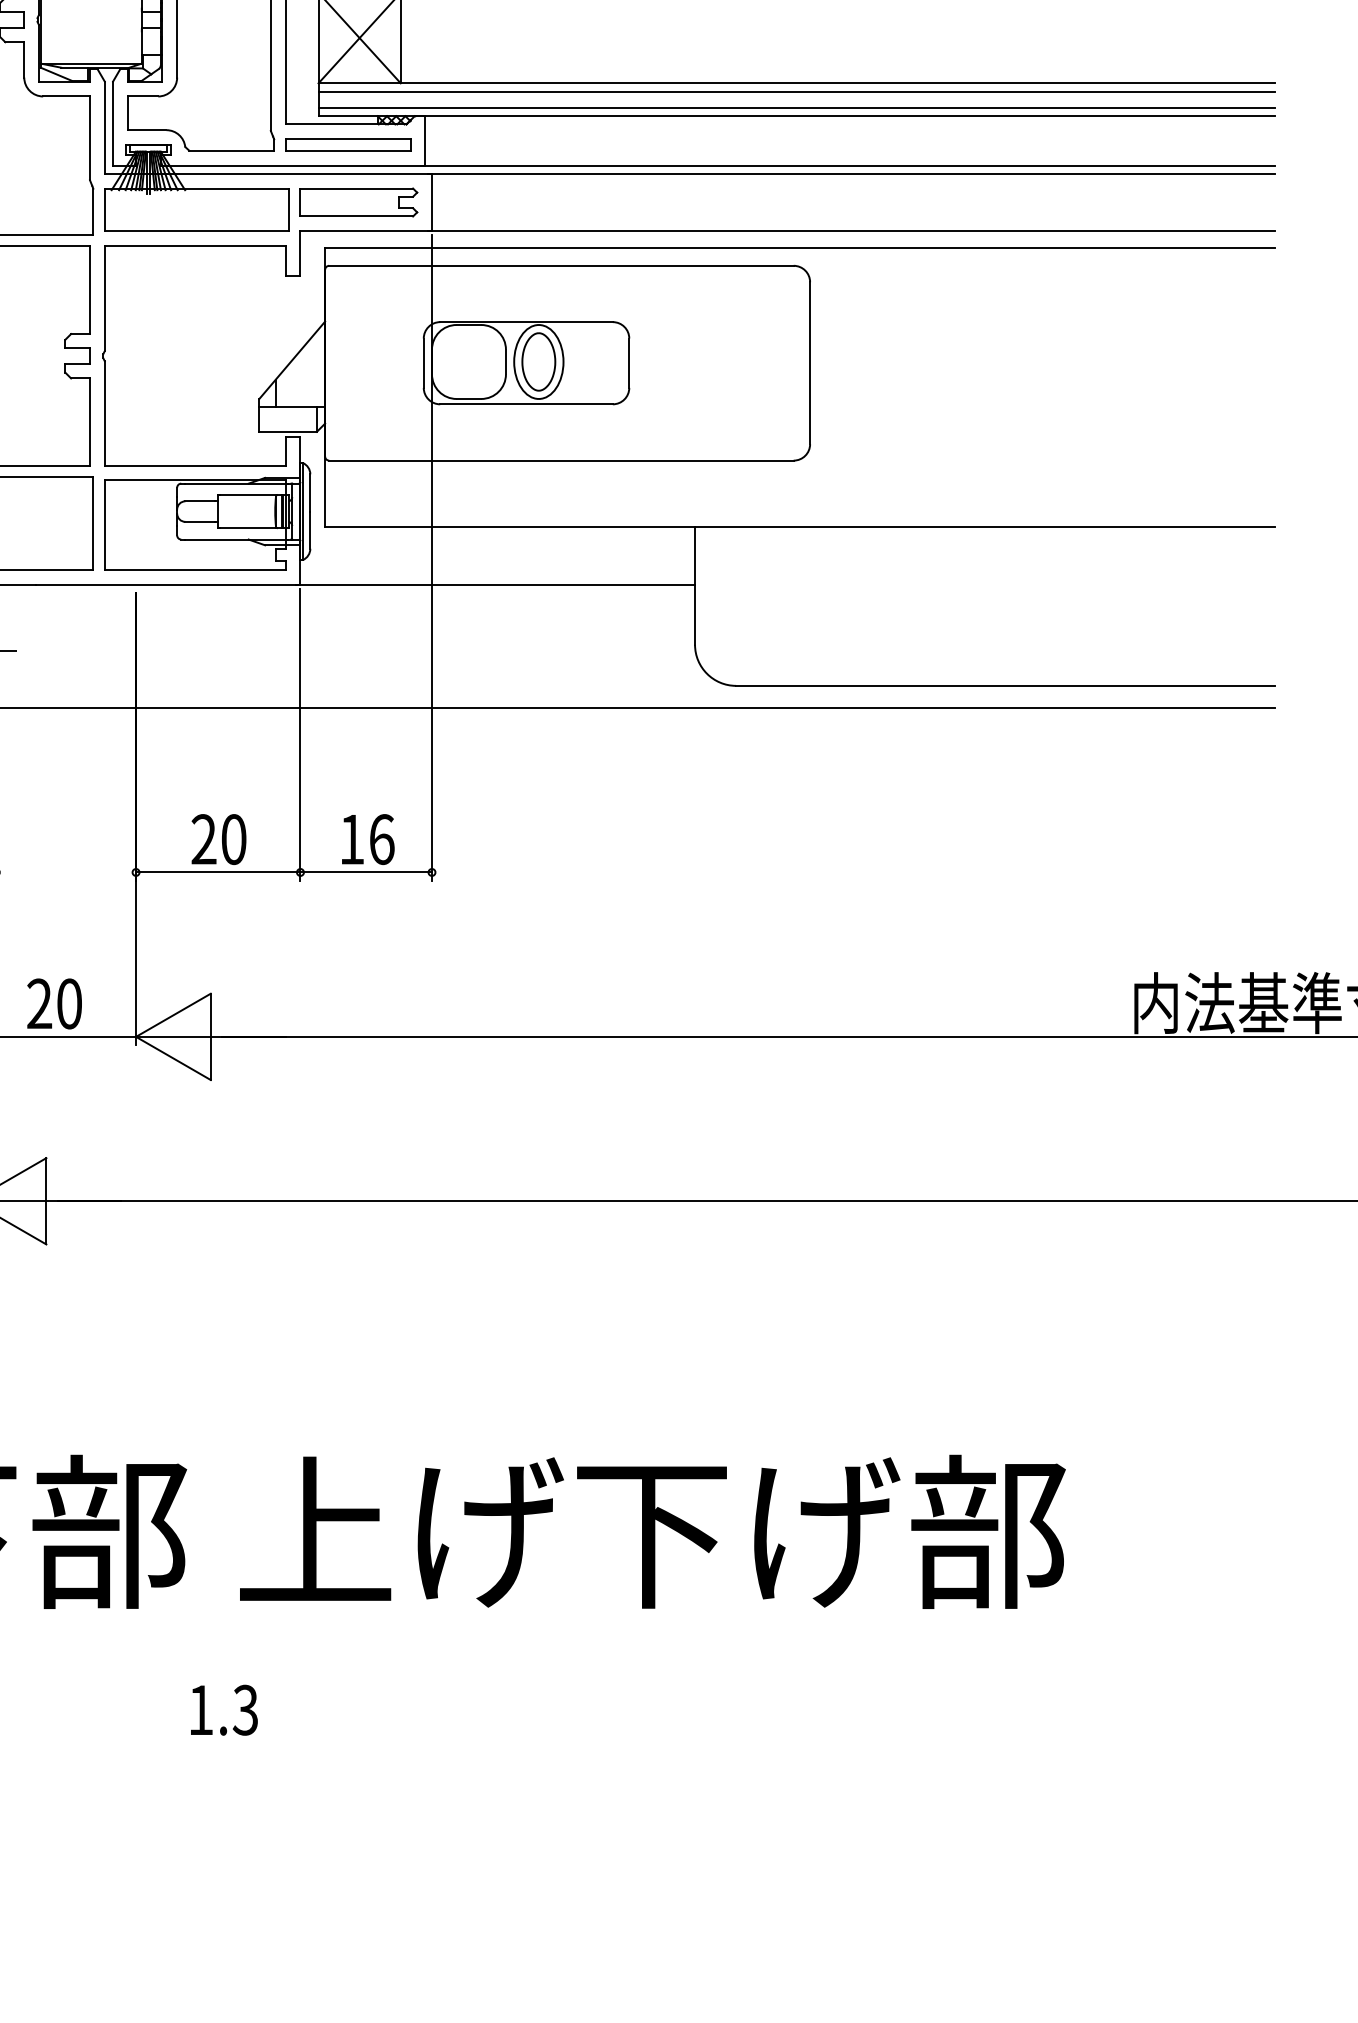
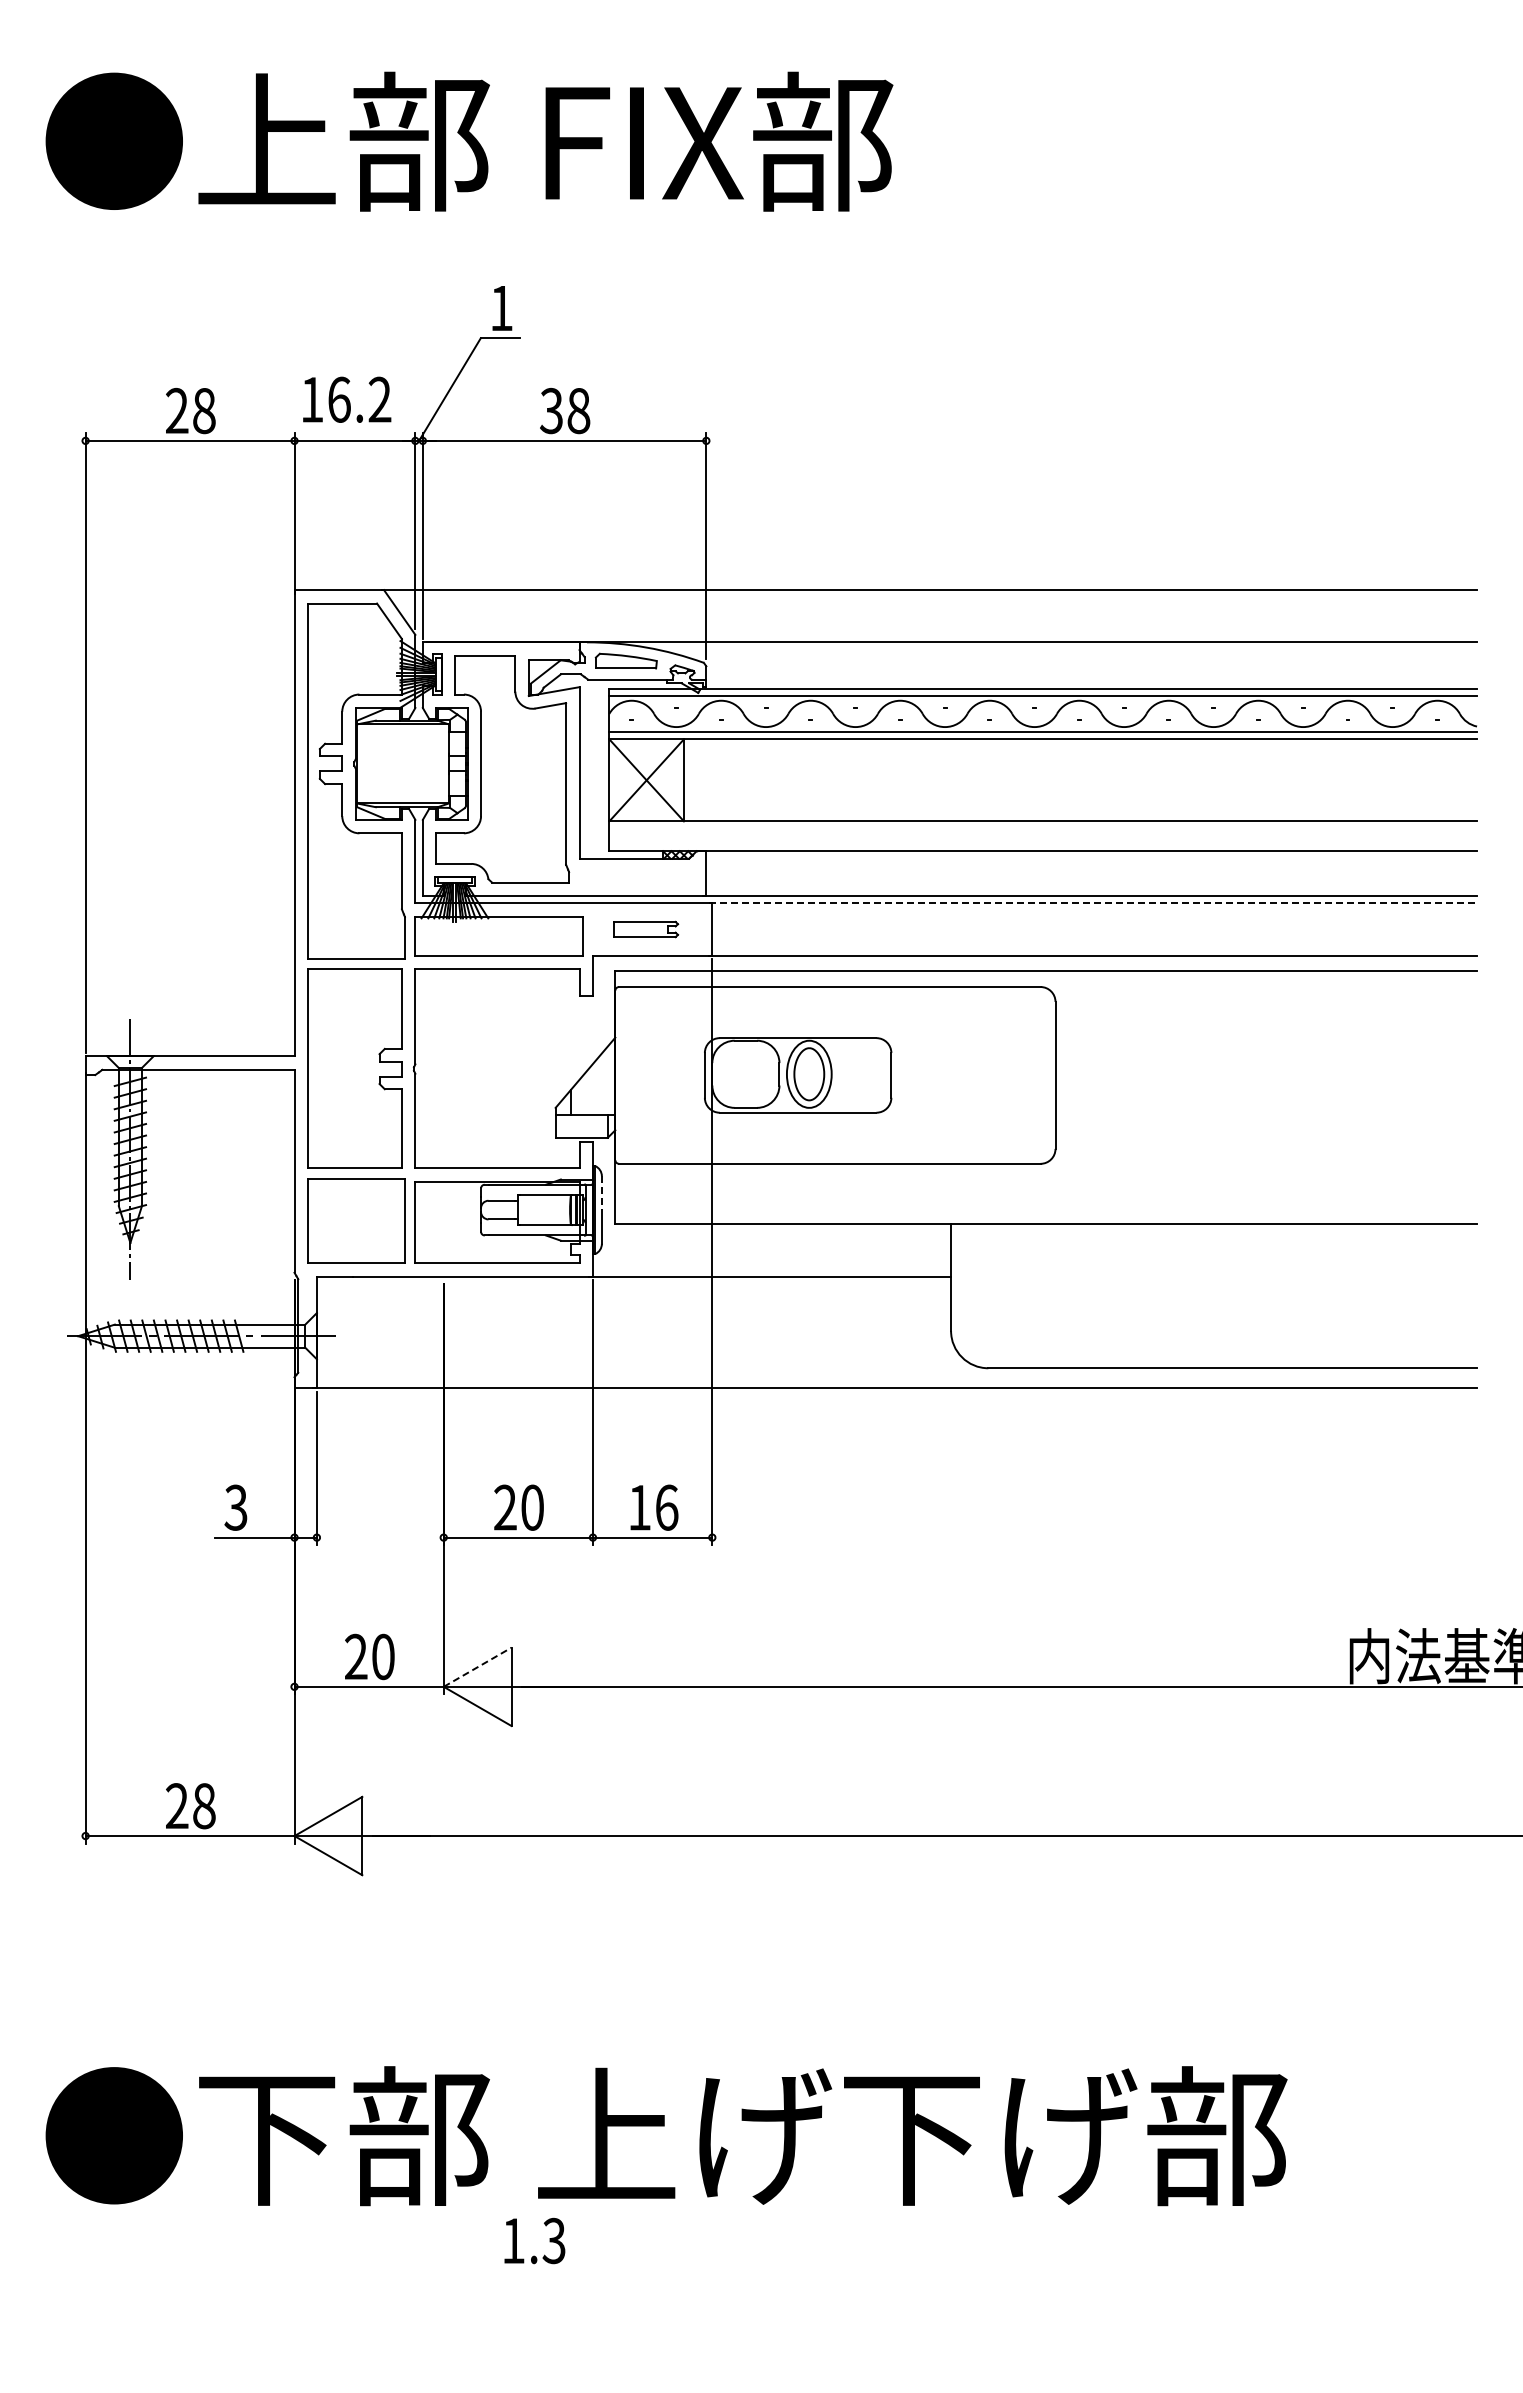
line: (796, 91) -> (1043, 828), removed
line: (796, 107) -> (1043, 843), removed
part: (348, 145) -> (636, 877), removed
line: (851, 173) -> (1093, 903), solid -> dashed
part: (359, 202) -> (646, 929), size x0.6
line: (309, 493) -> (601, 1193), solid -> dashed
line: (174, 1015) -> (478, 1667), solid -> dashed
text: (223, 1709) -> (534, 2240), moved

